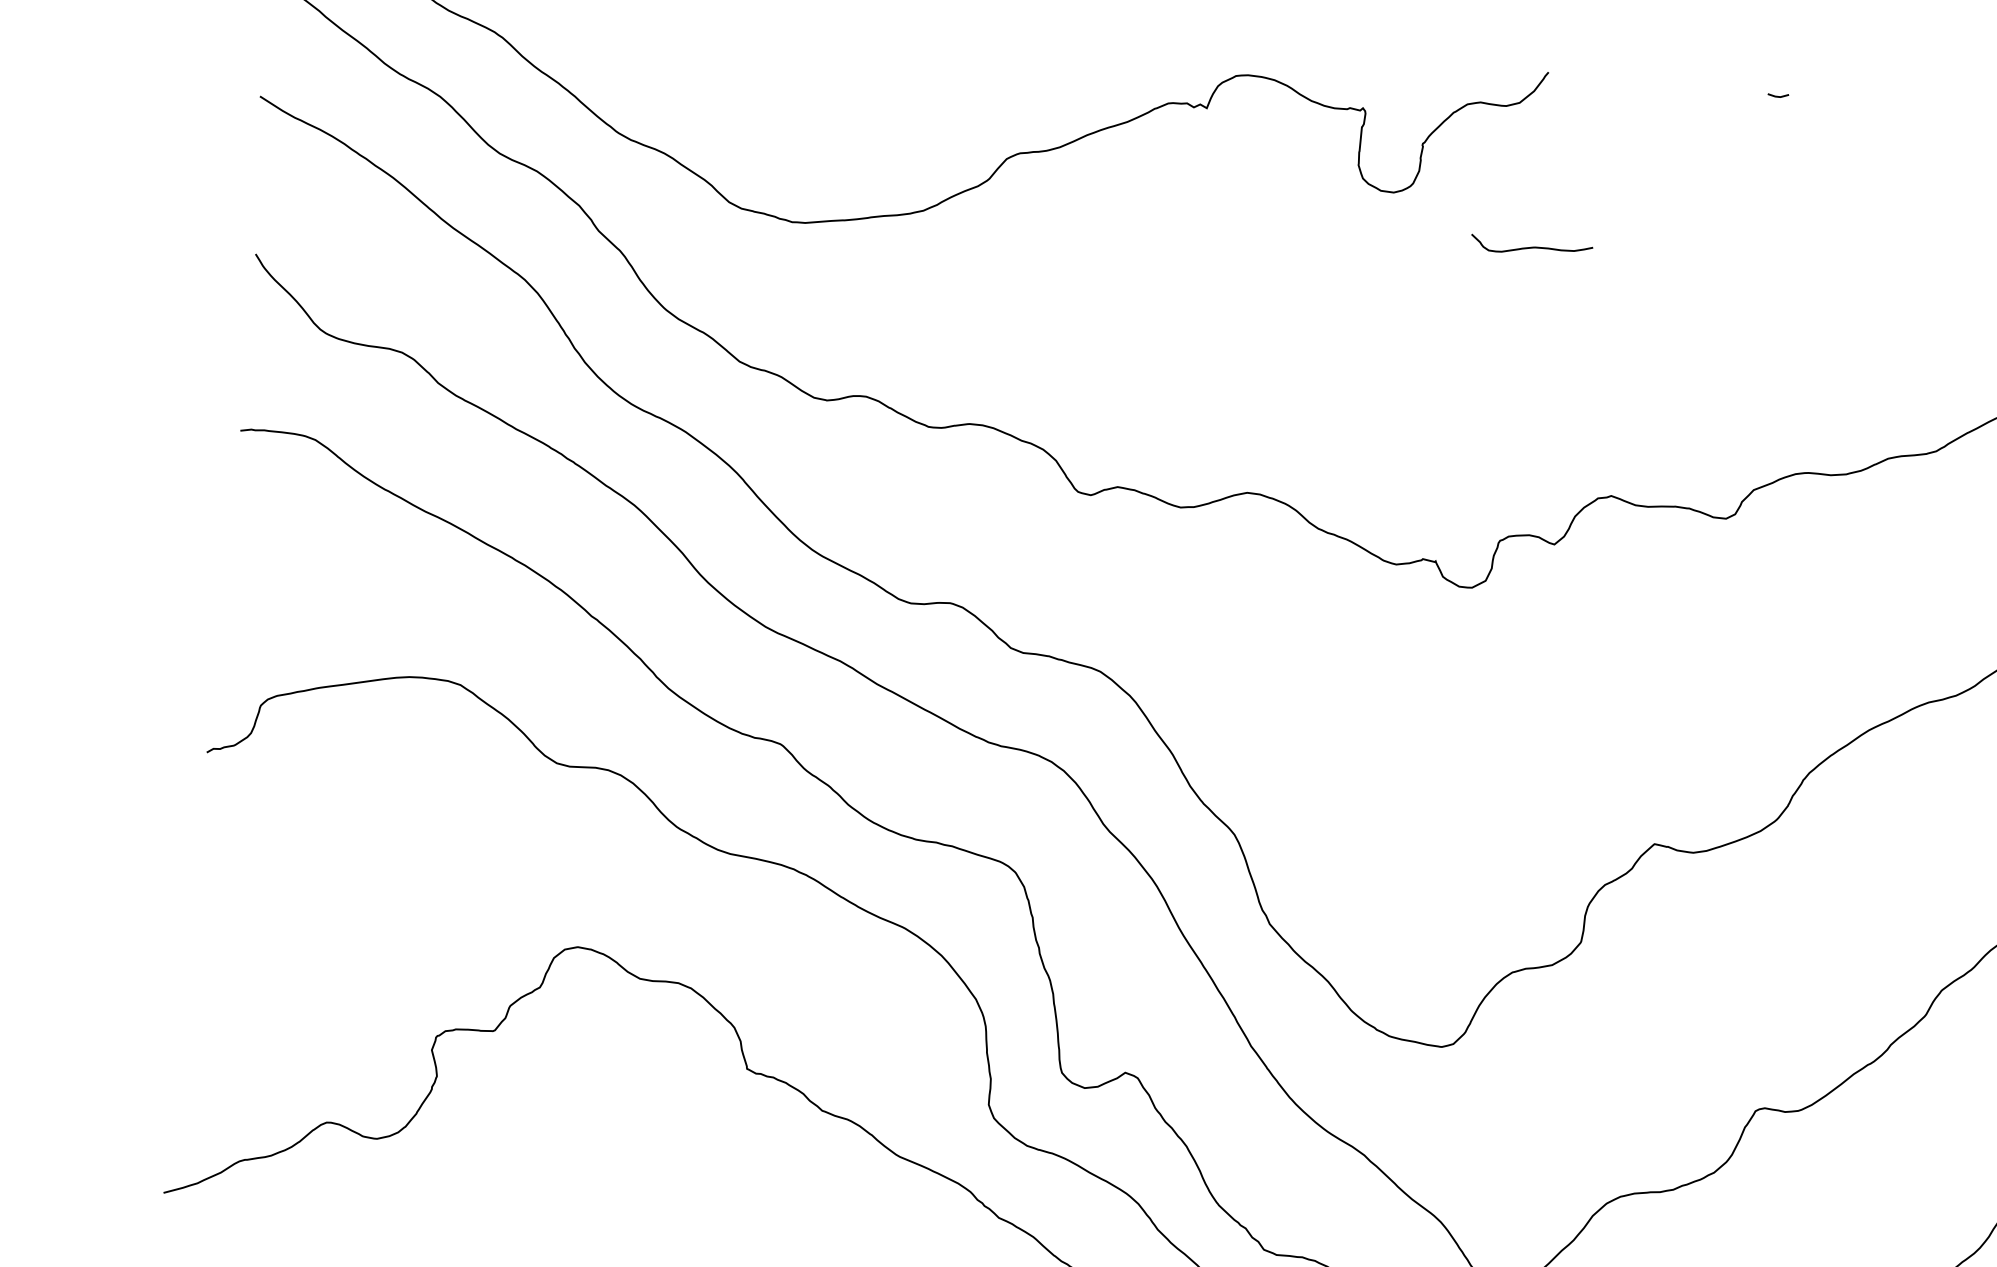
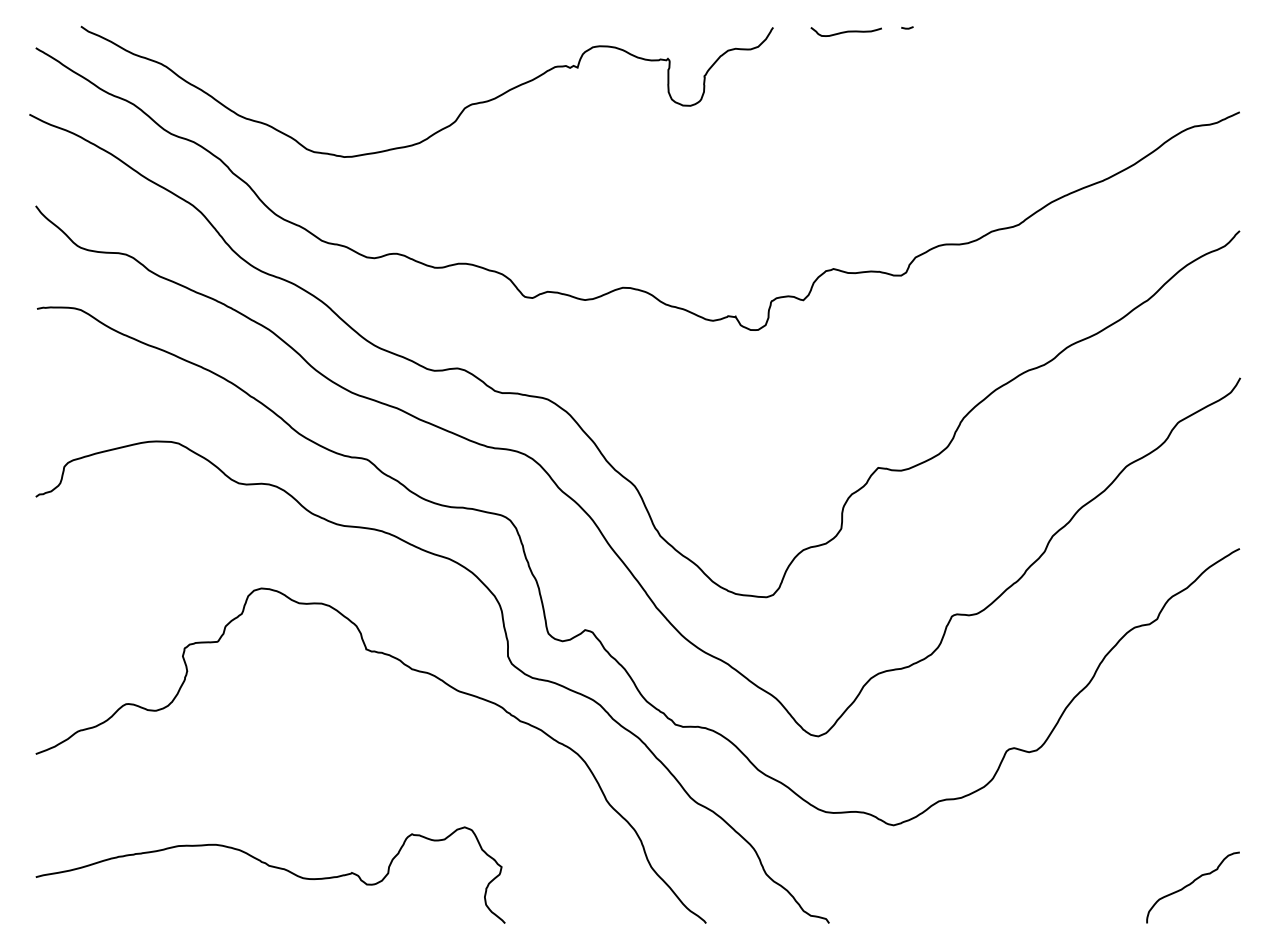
curve: (1530, 246) -> (845, 31), moved

